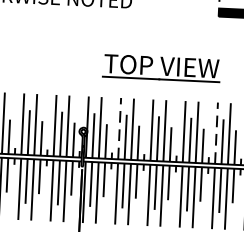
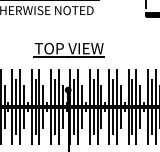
part: (160, 67) -> (68, 49), moved
line: (119, 127) -> (89, 86), dashed -> solid
line: (215, 131) -> (147, 86), dashed -> solid

